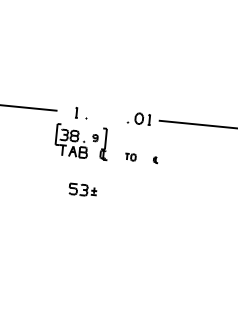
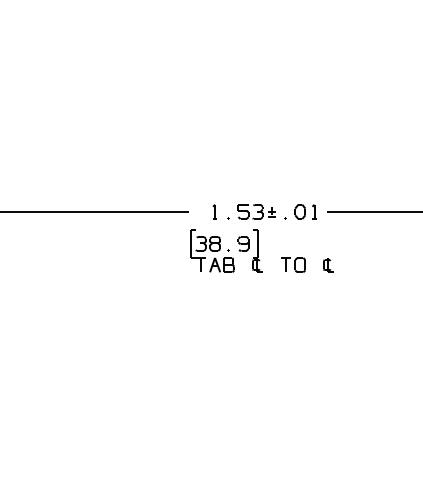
part: (95, 137) -> (243, 243), size x1.67
part: (130, 156) -> (293, 264), size x1.67
part: (156, 160) -> (328, 265), size x1.67
part: (82, 189) -> (256, 211), moved

